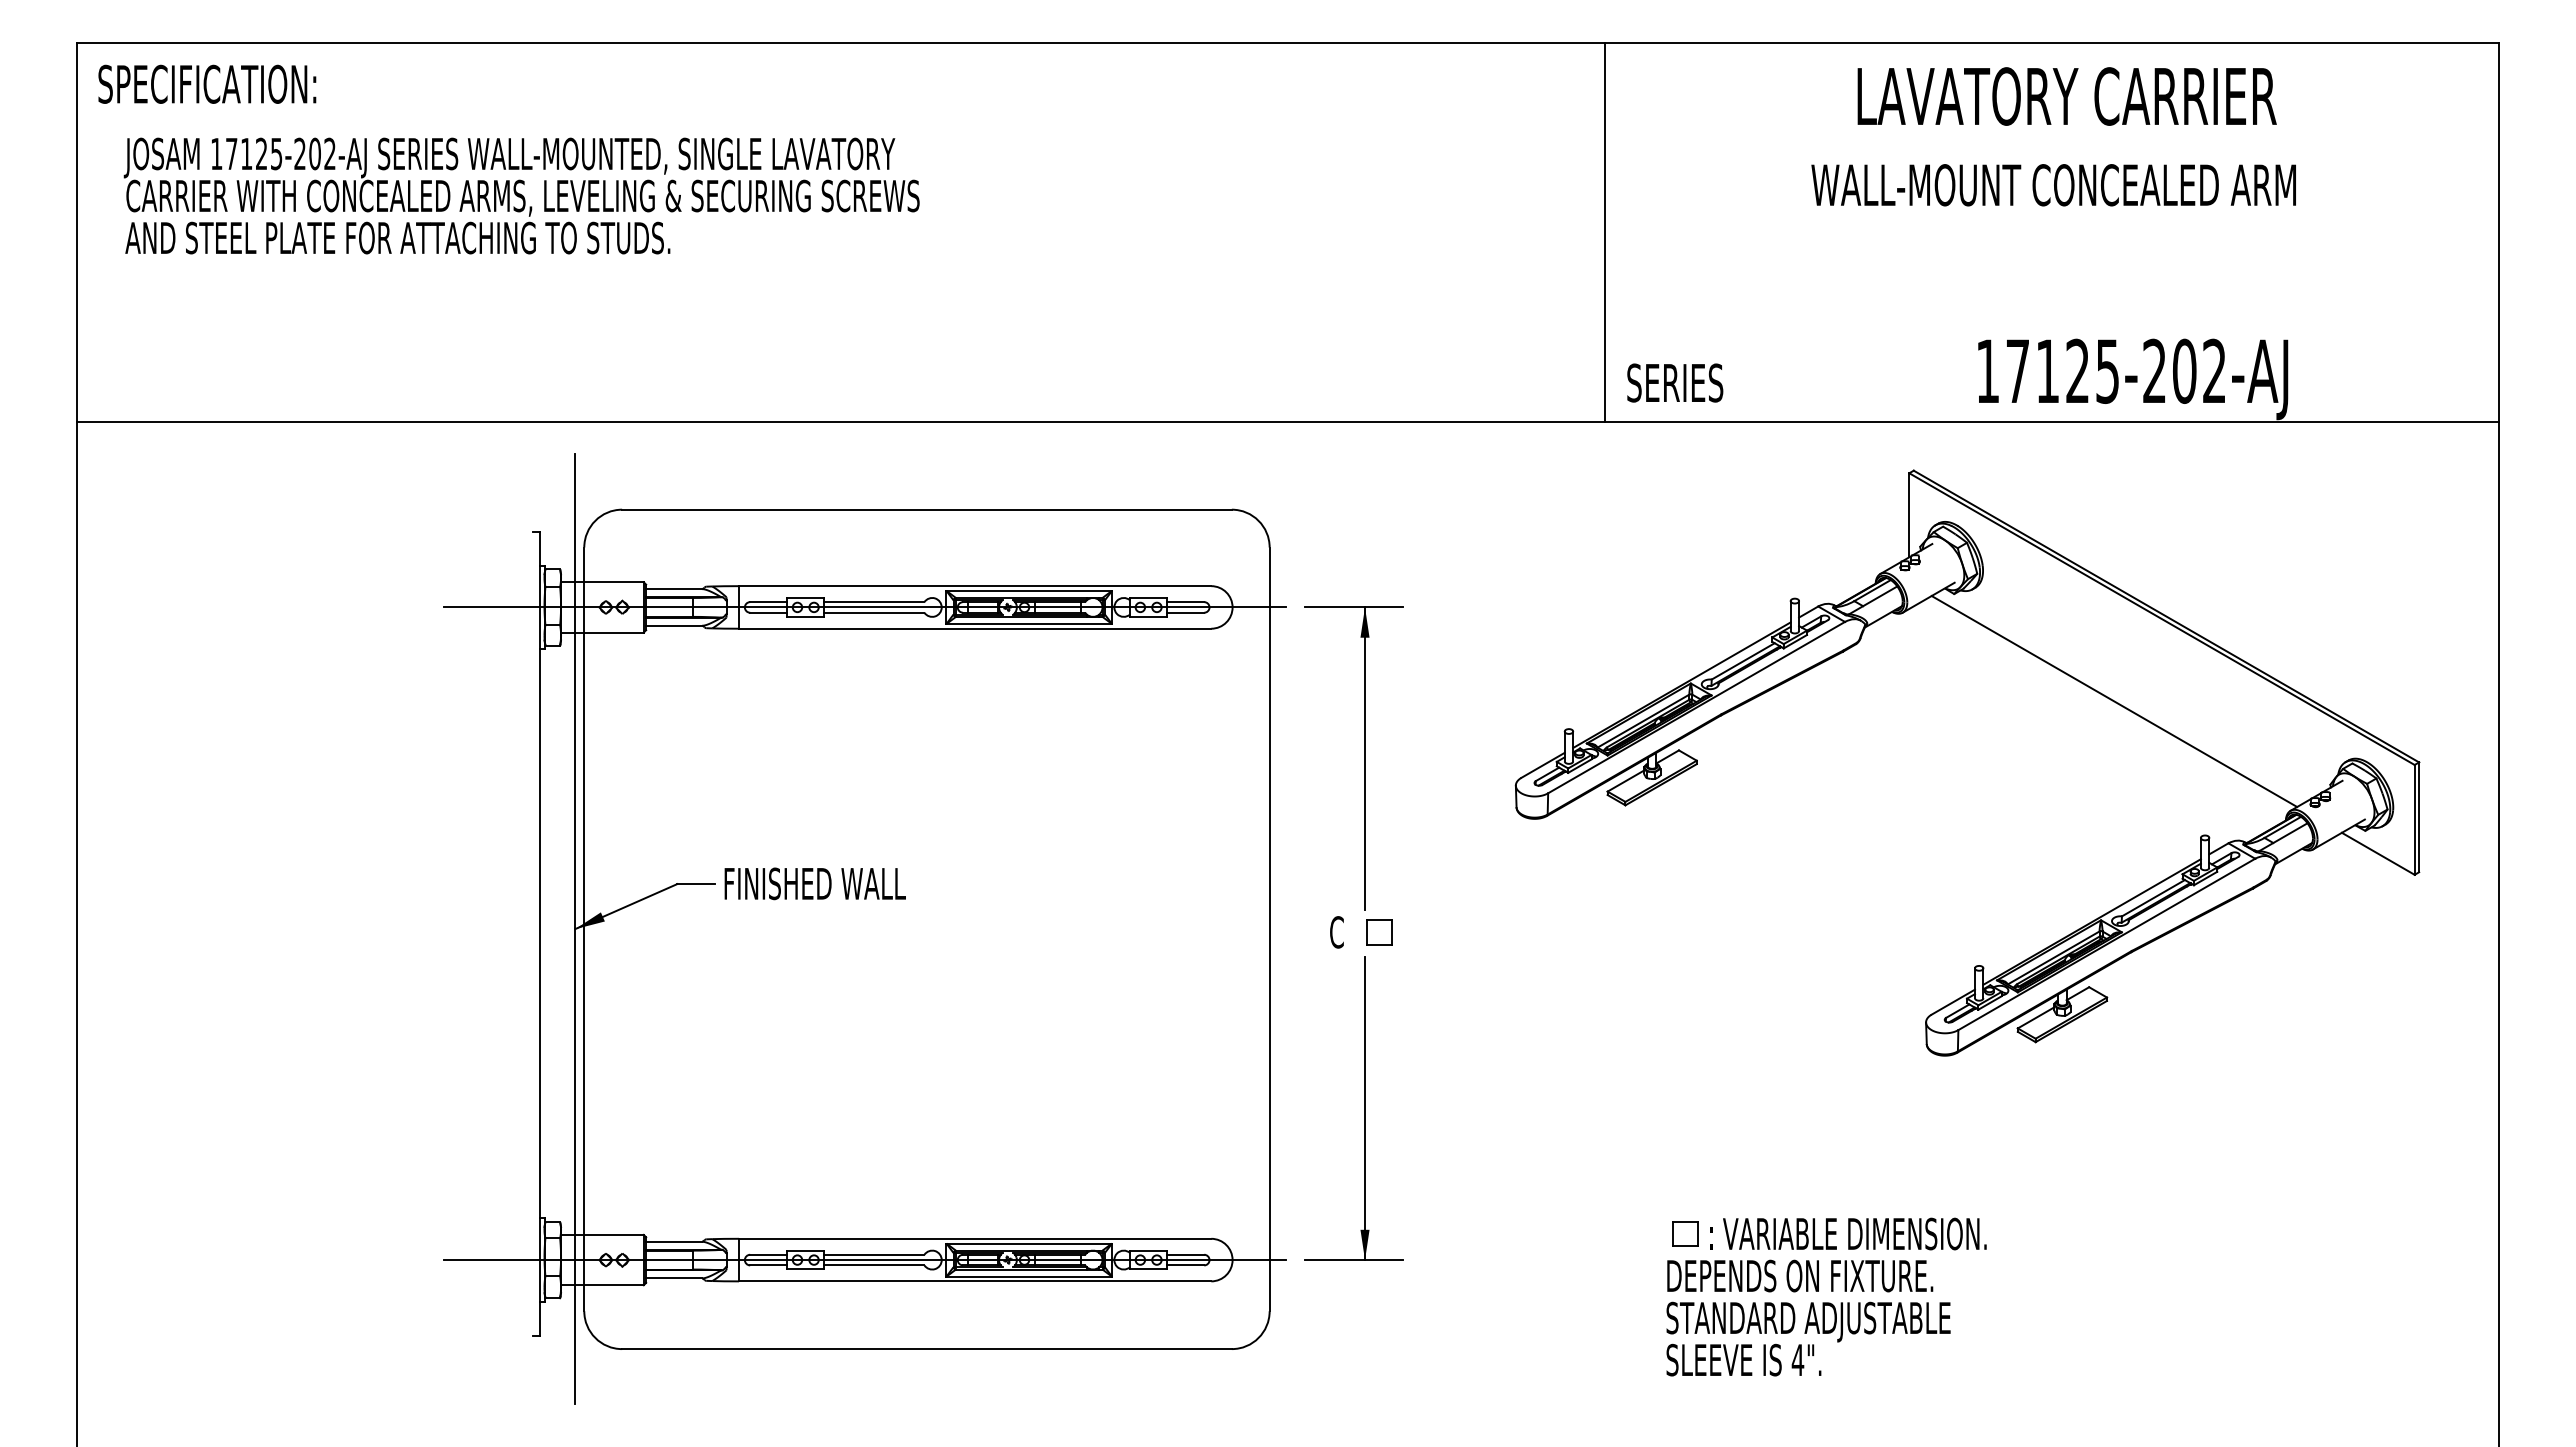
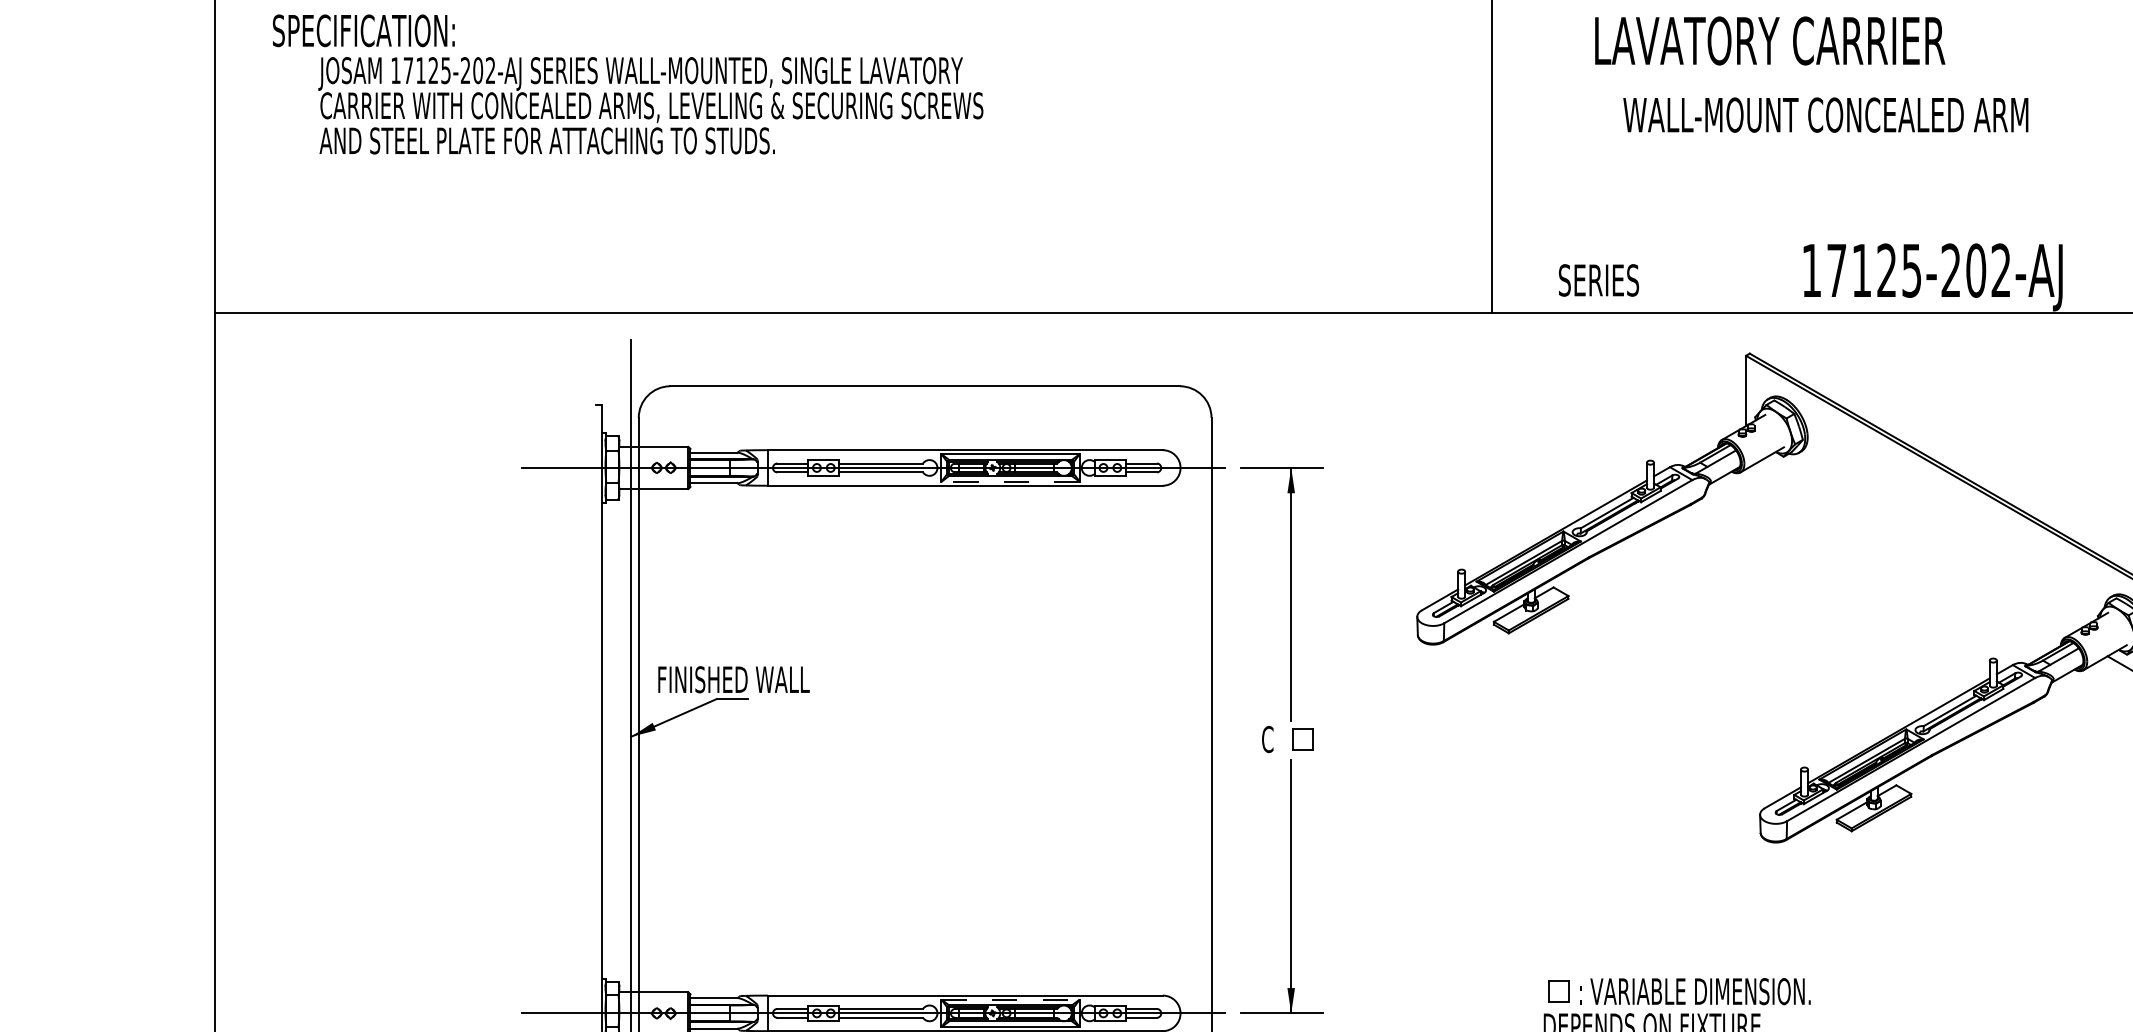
text: (207, 83) -> (363, 30), moved
text: (2066, 96) -> (1769, 40), moved
text: (2053, 185) -> (1825, 115), moved
text: (521, 195) -> (650, 105), moved
text: (1675, 382) -> (1599, 279), moved
line: (1029, 623) -> (1010, 481), solid -> dashed
line: (2114, 701) -> (1917, 546), removed
text: (814, 883) -> (733, 679), moved
line: (1029, 1243) -> (1010, 999), solid -> dashed

